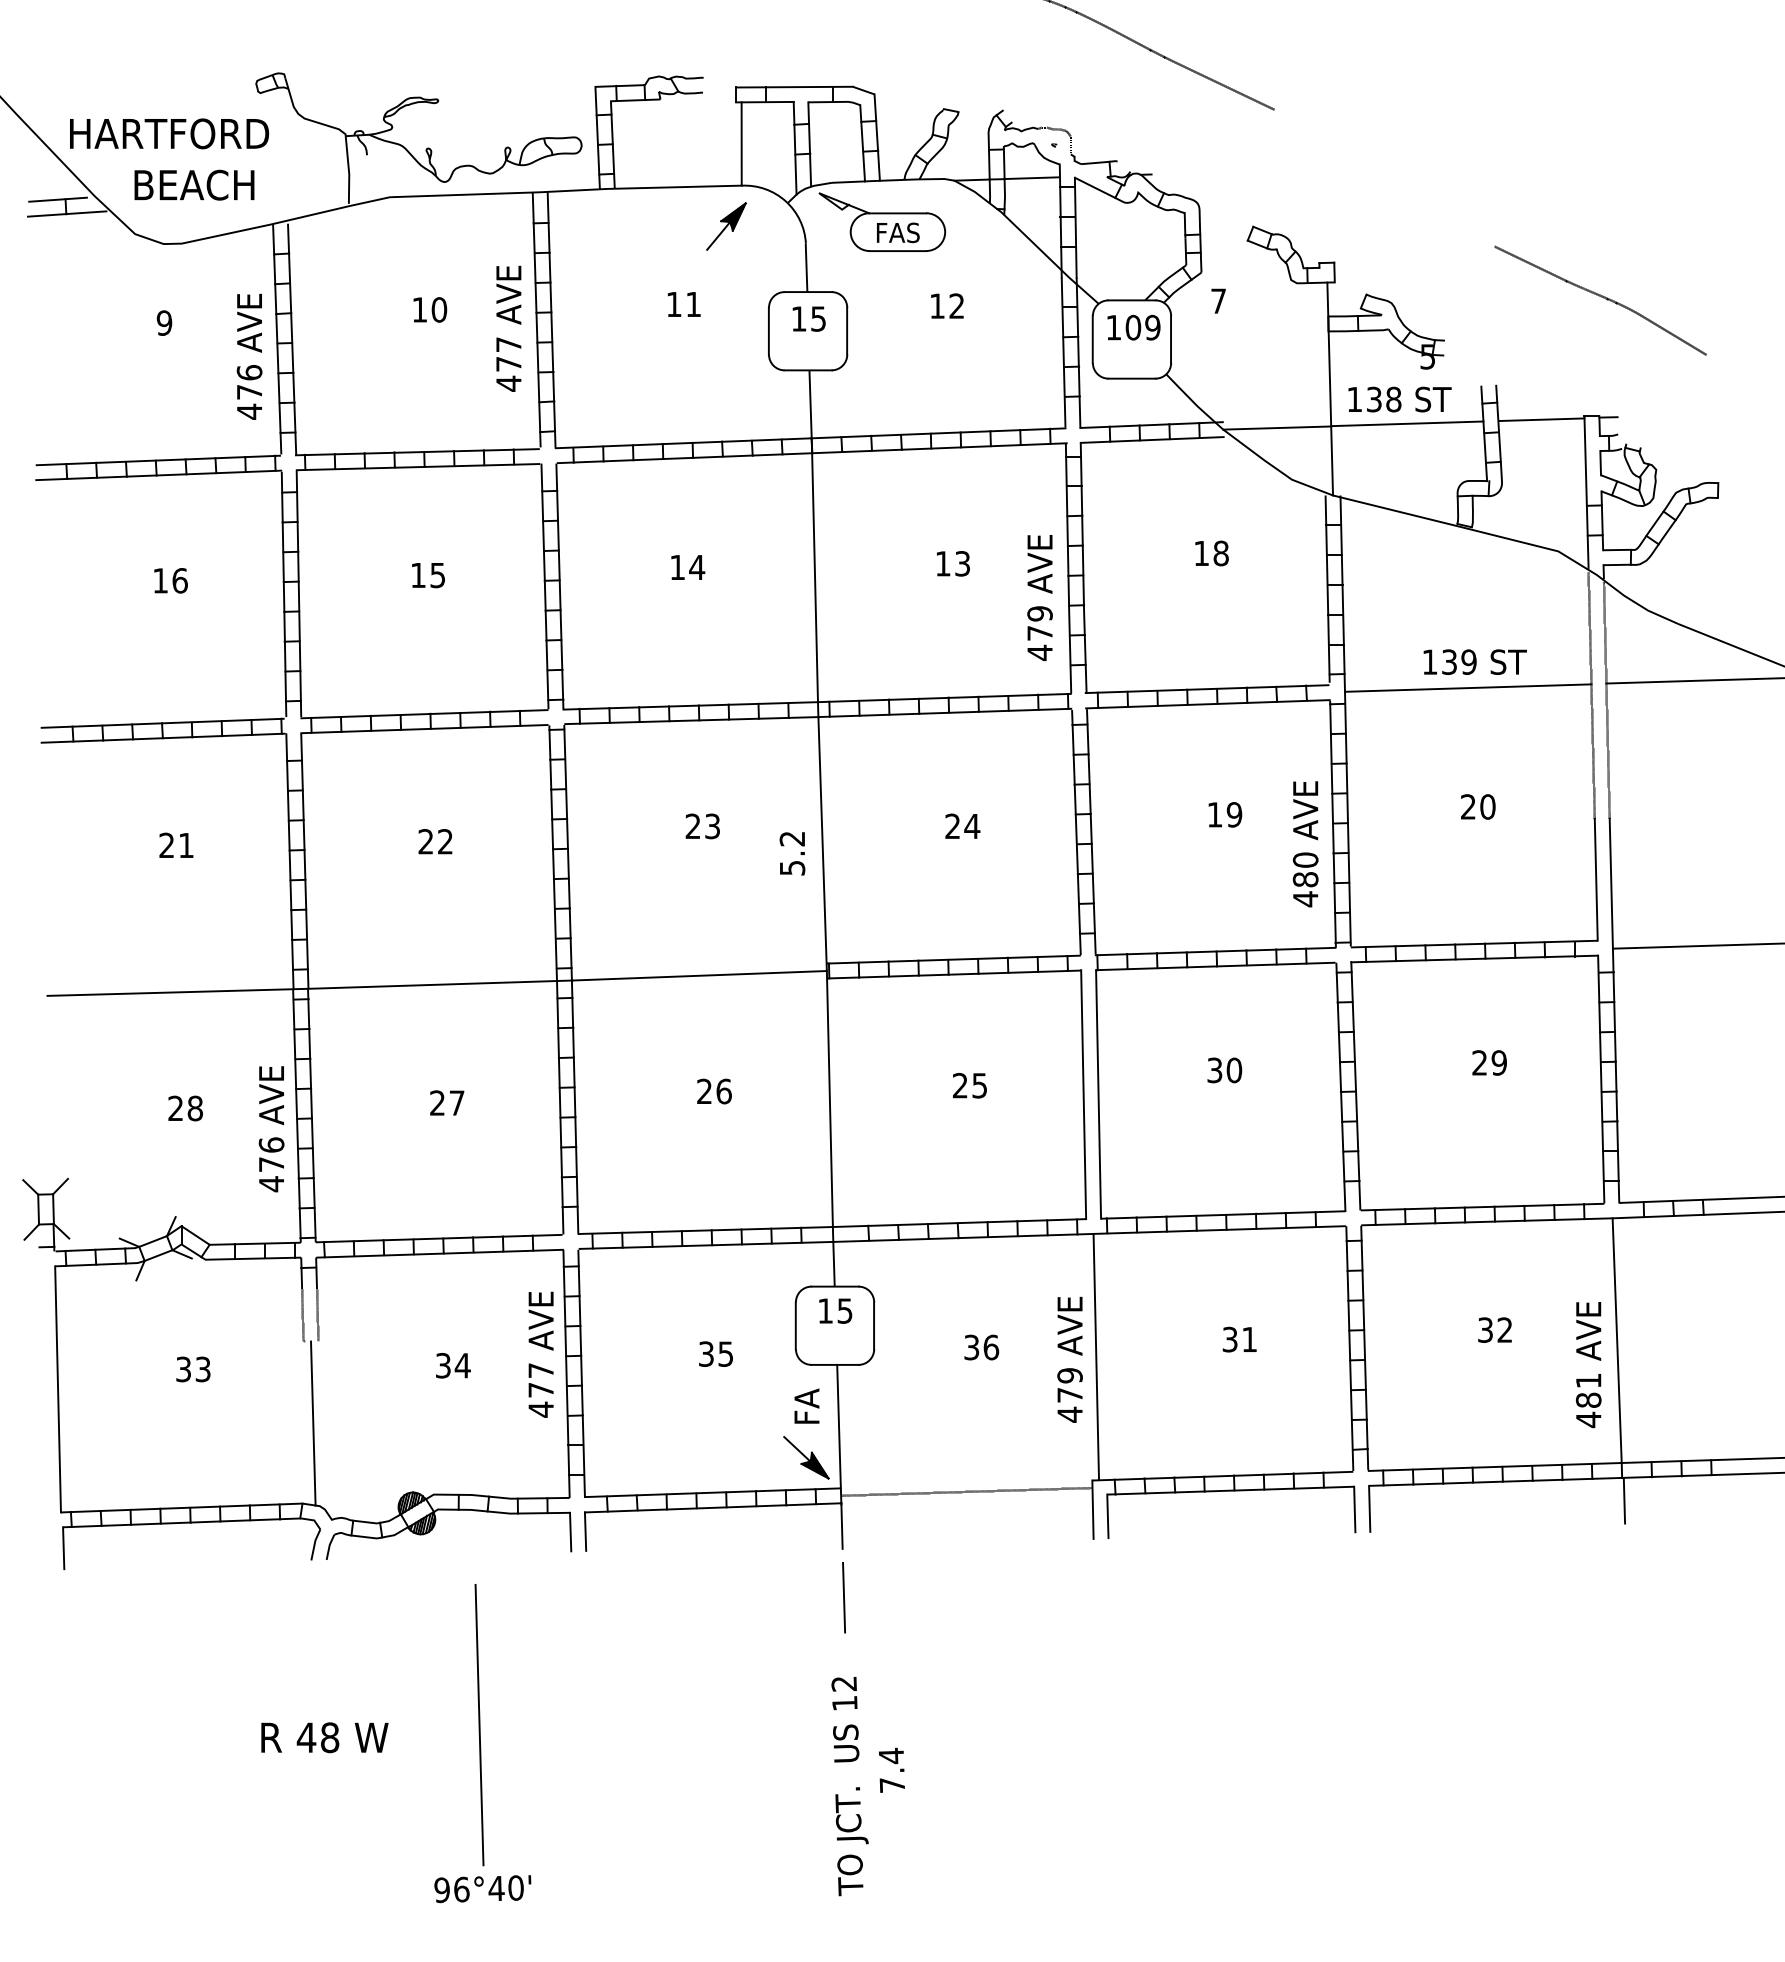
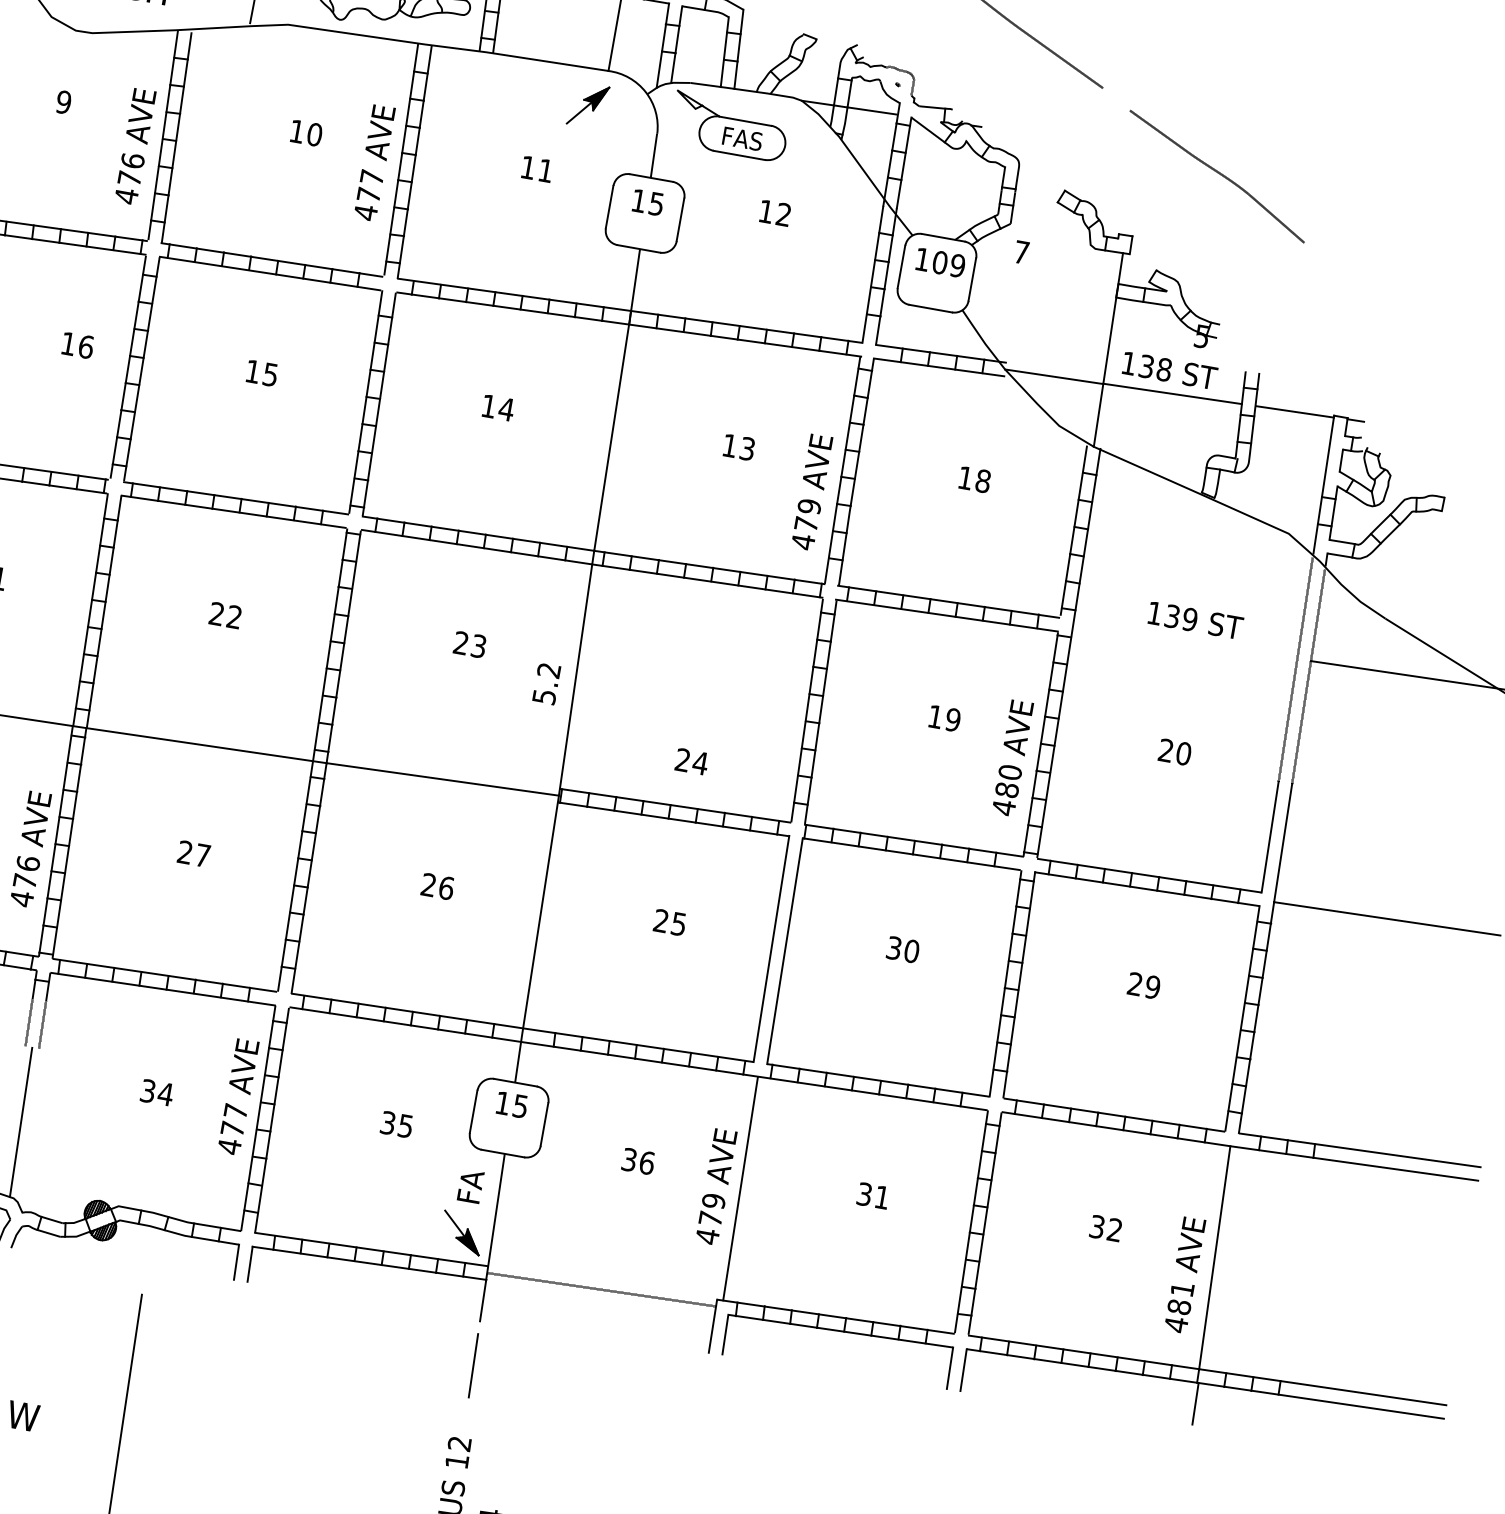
curve: (1601, 297) -> (1218, 173), moved
text: (170, 580) -> (77, 345), moved
line: (1468, 687) -> (1185, 642), removed
text: (962, 825) -> (691, 760), moved

